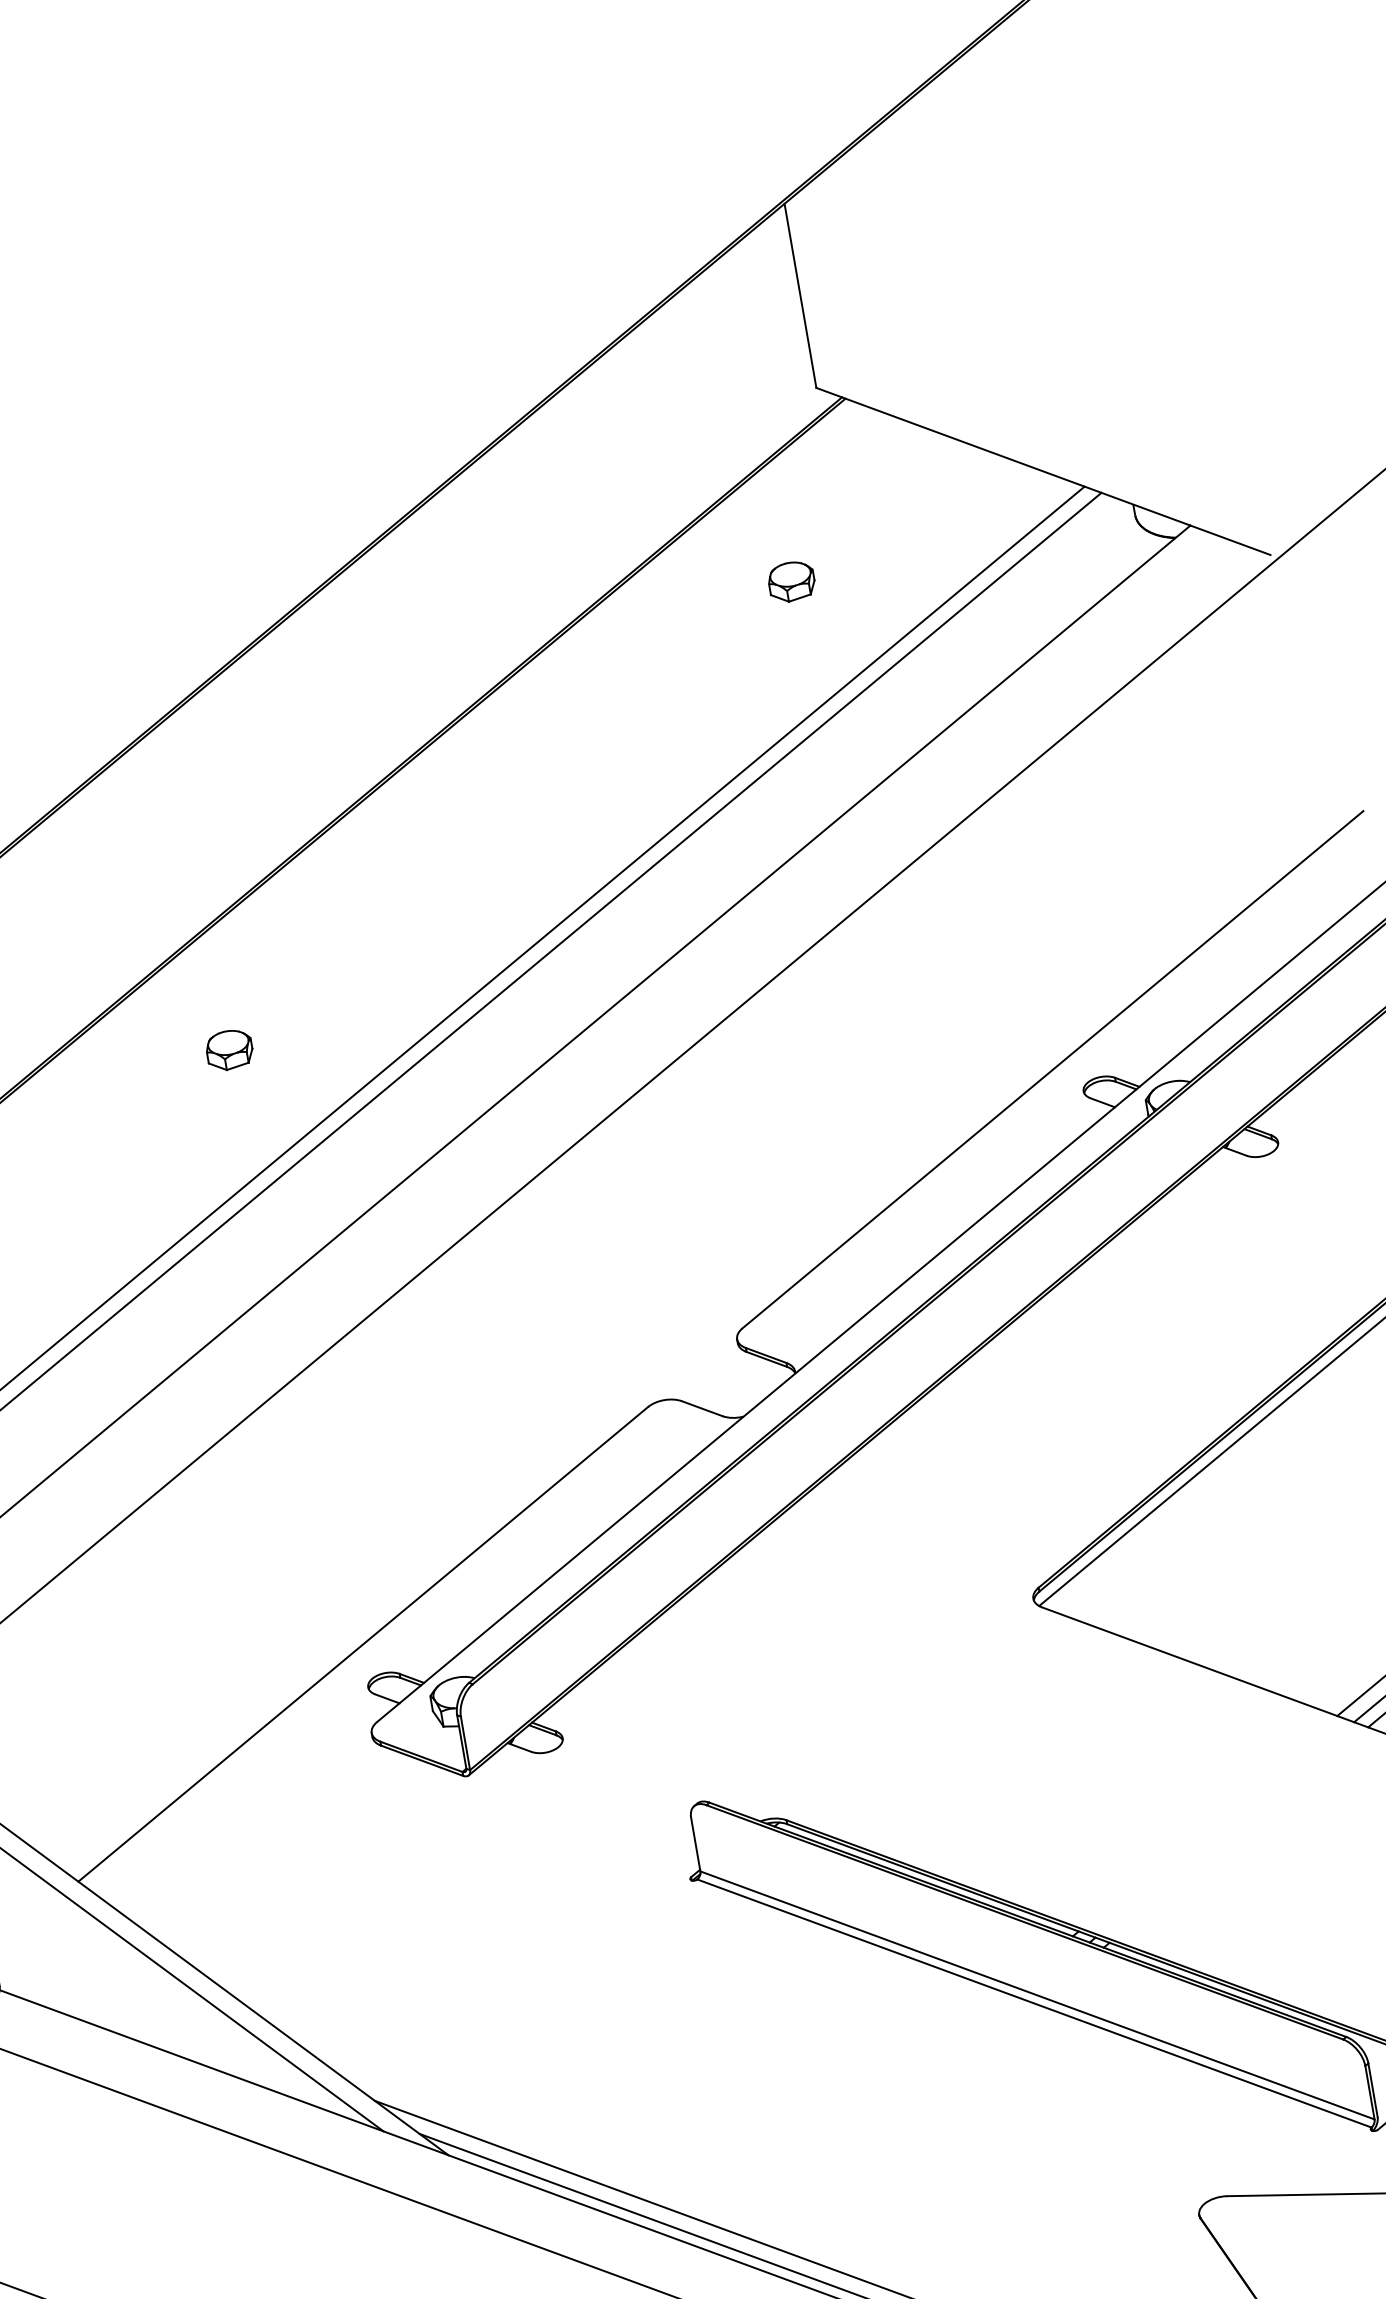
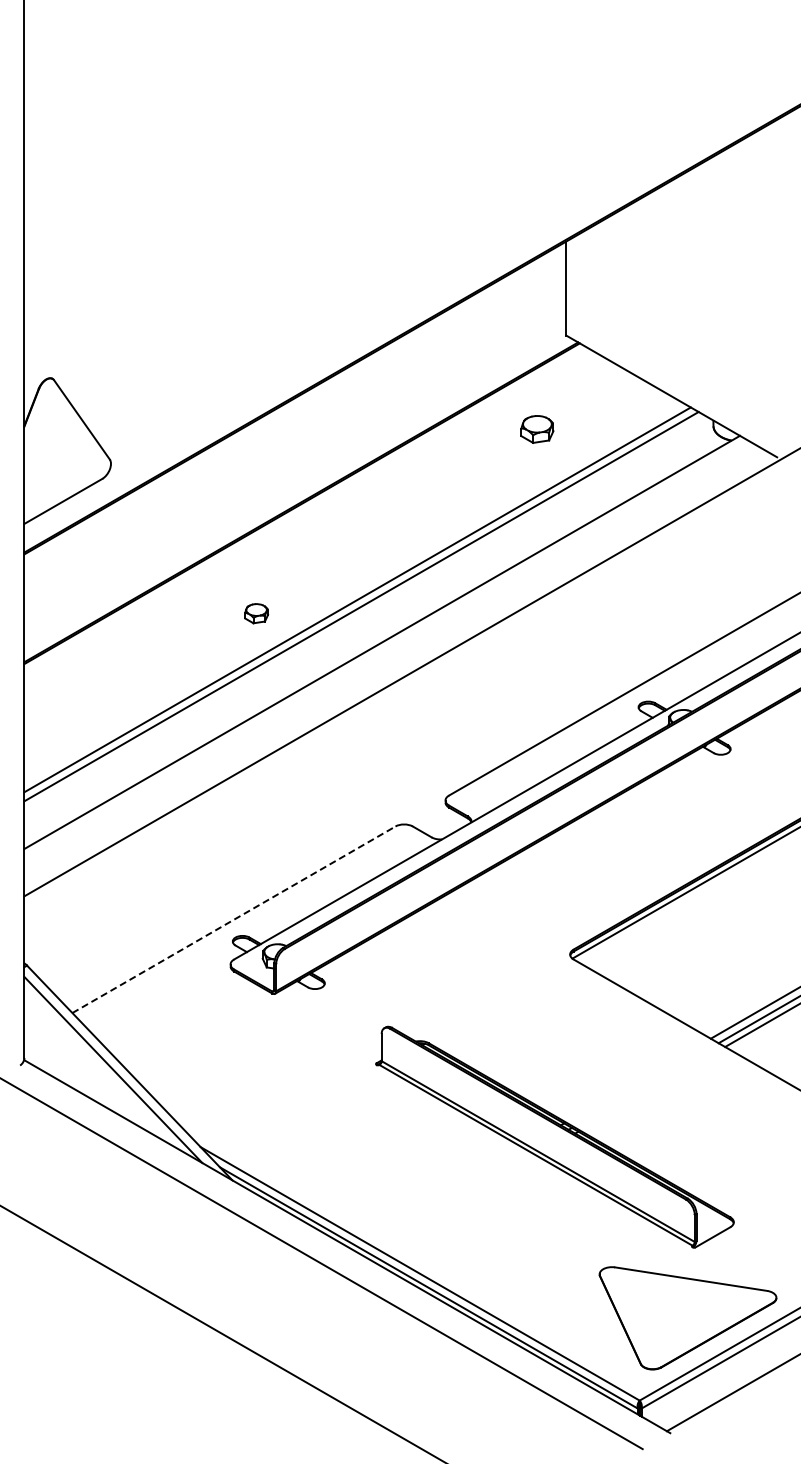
part: (791, 581) -> (537, 429), size x1.4
part: (229, 1049) -> (256, 613), moved
line: (362, 1644) -> (233, 919), solid -> dashed

